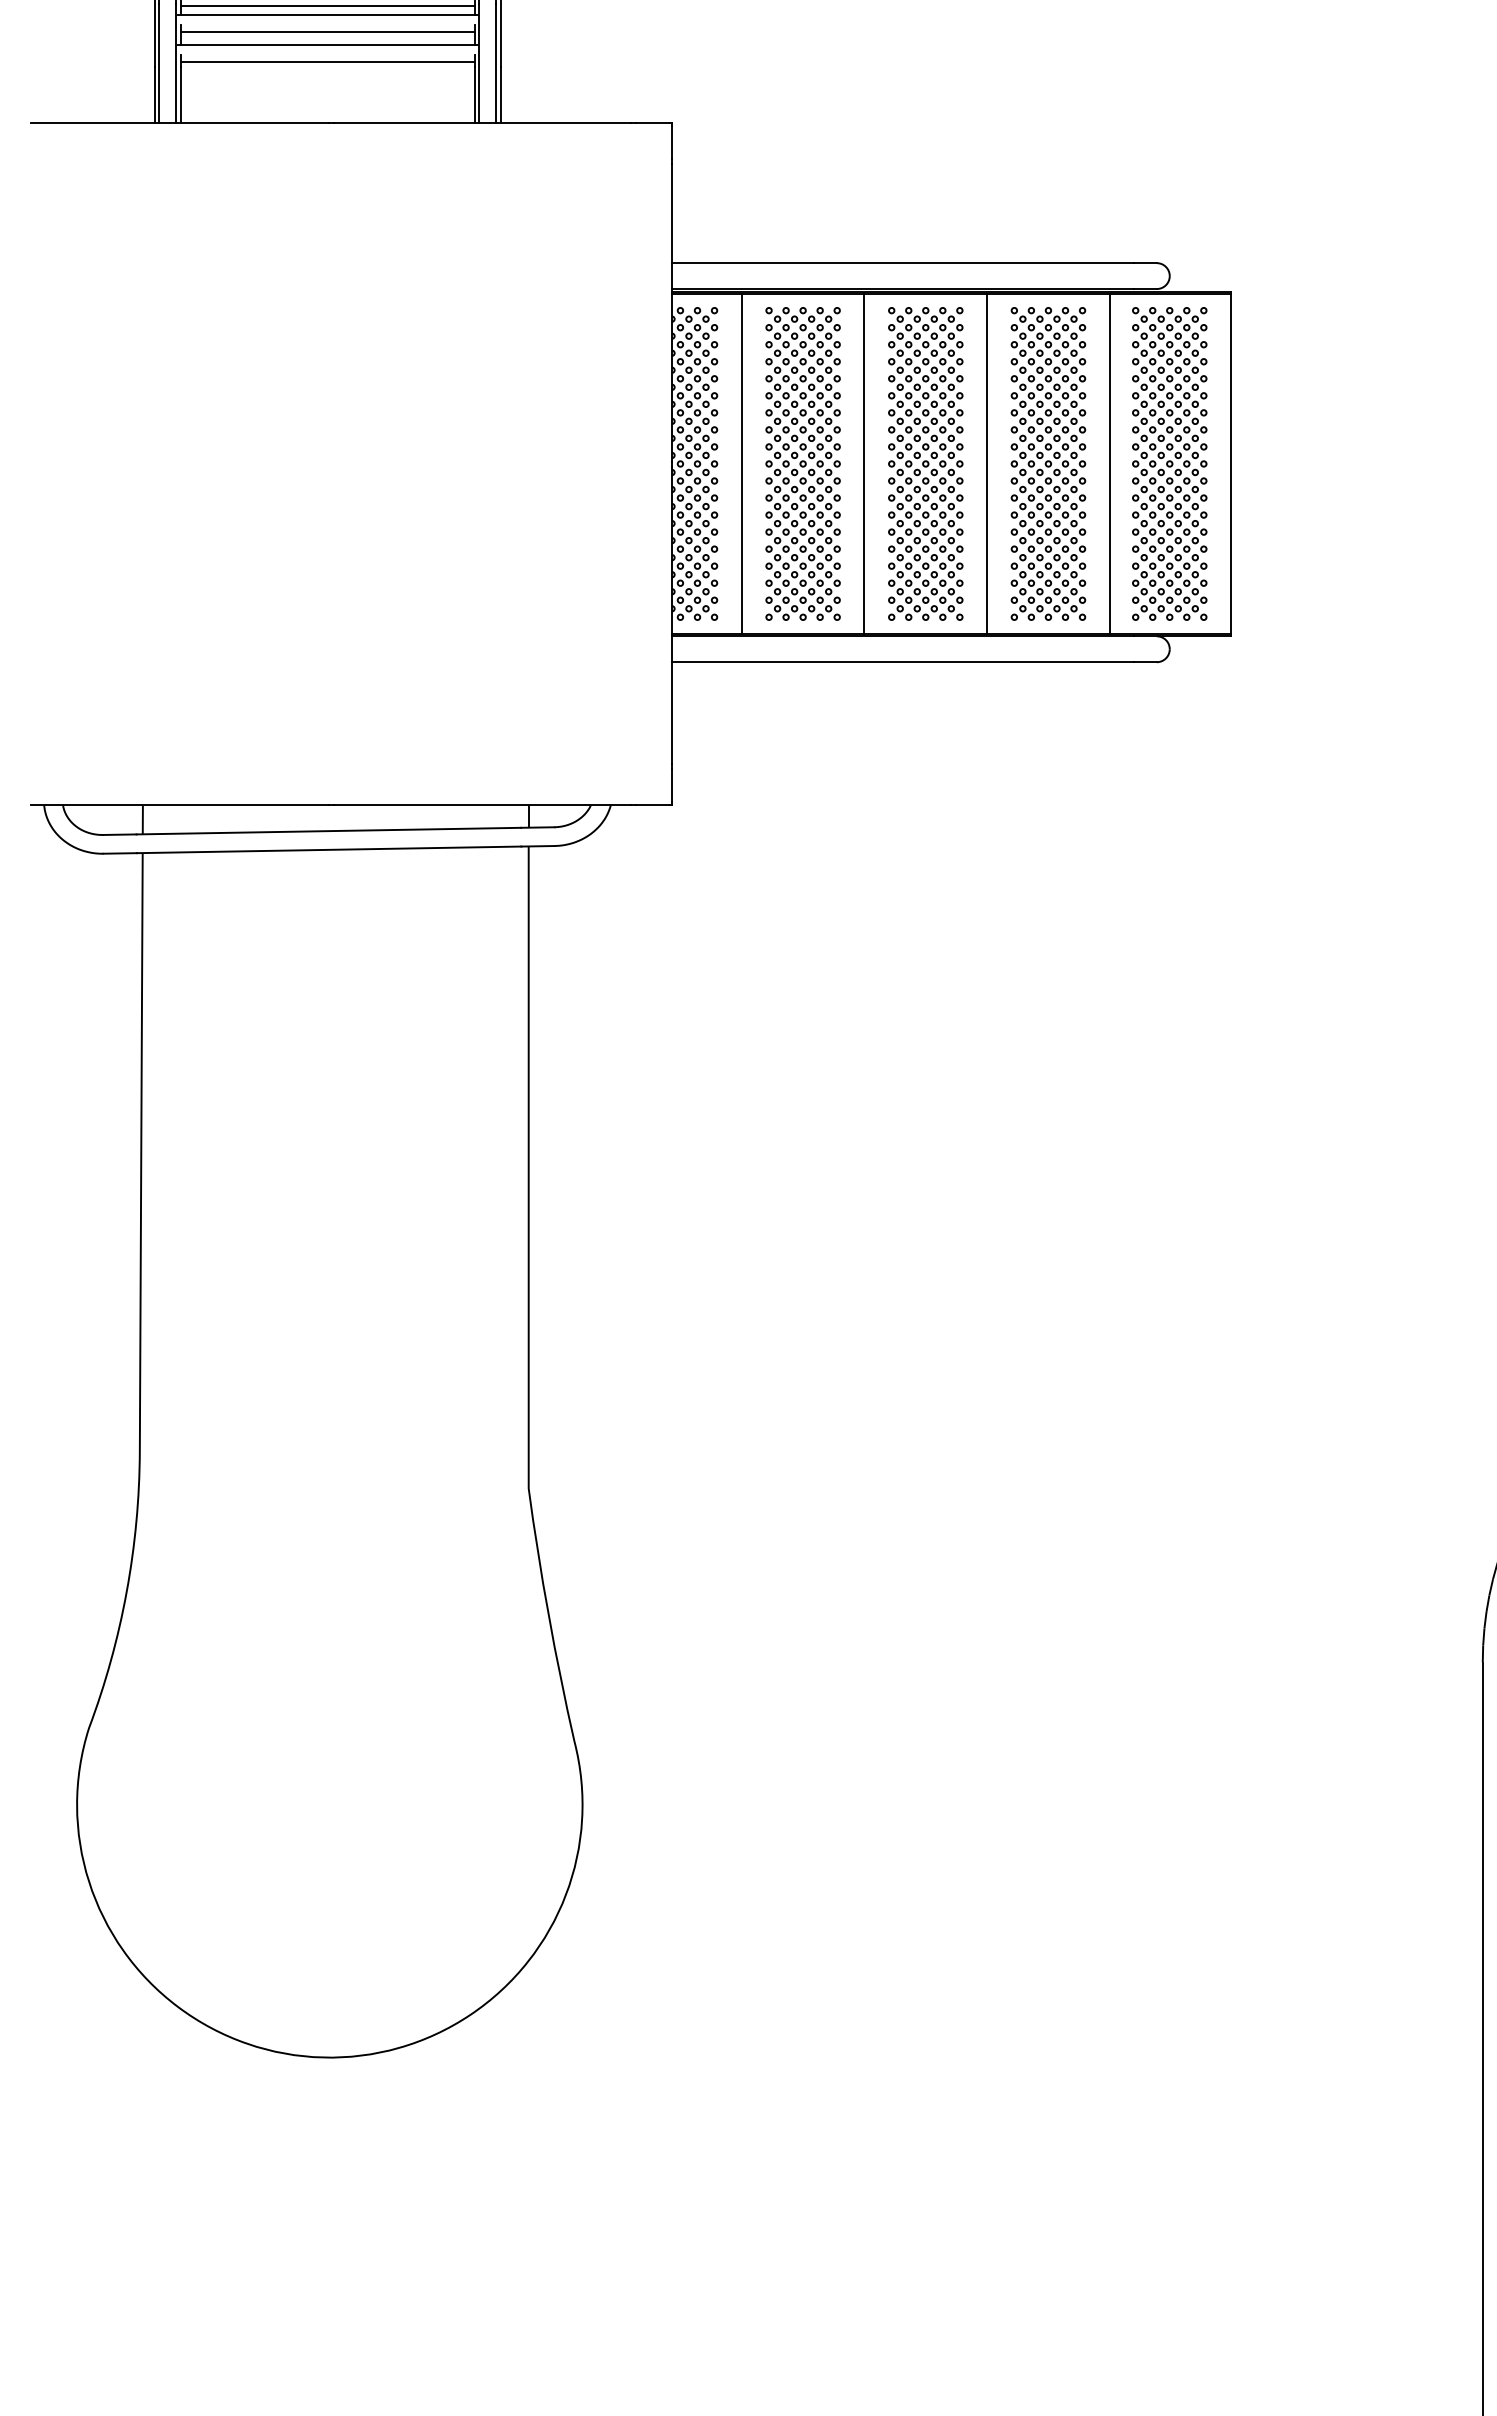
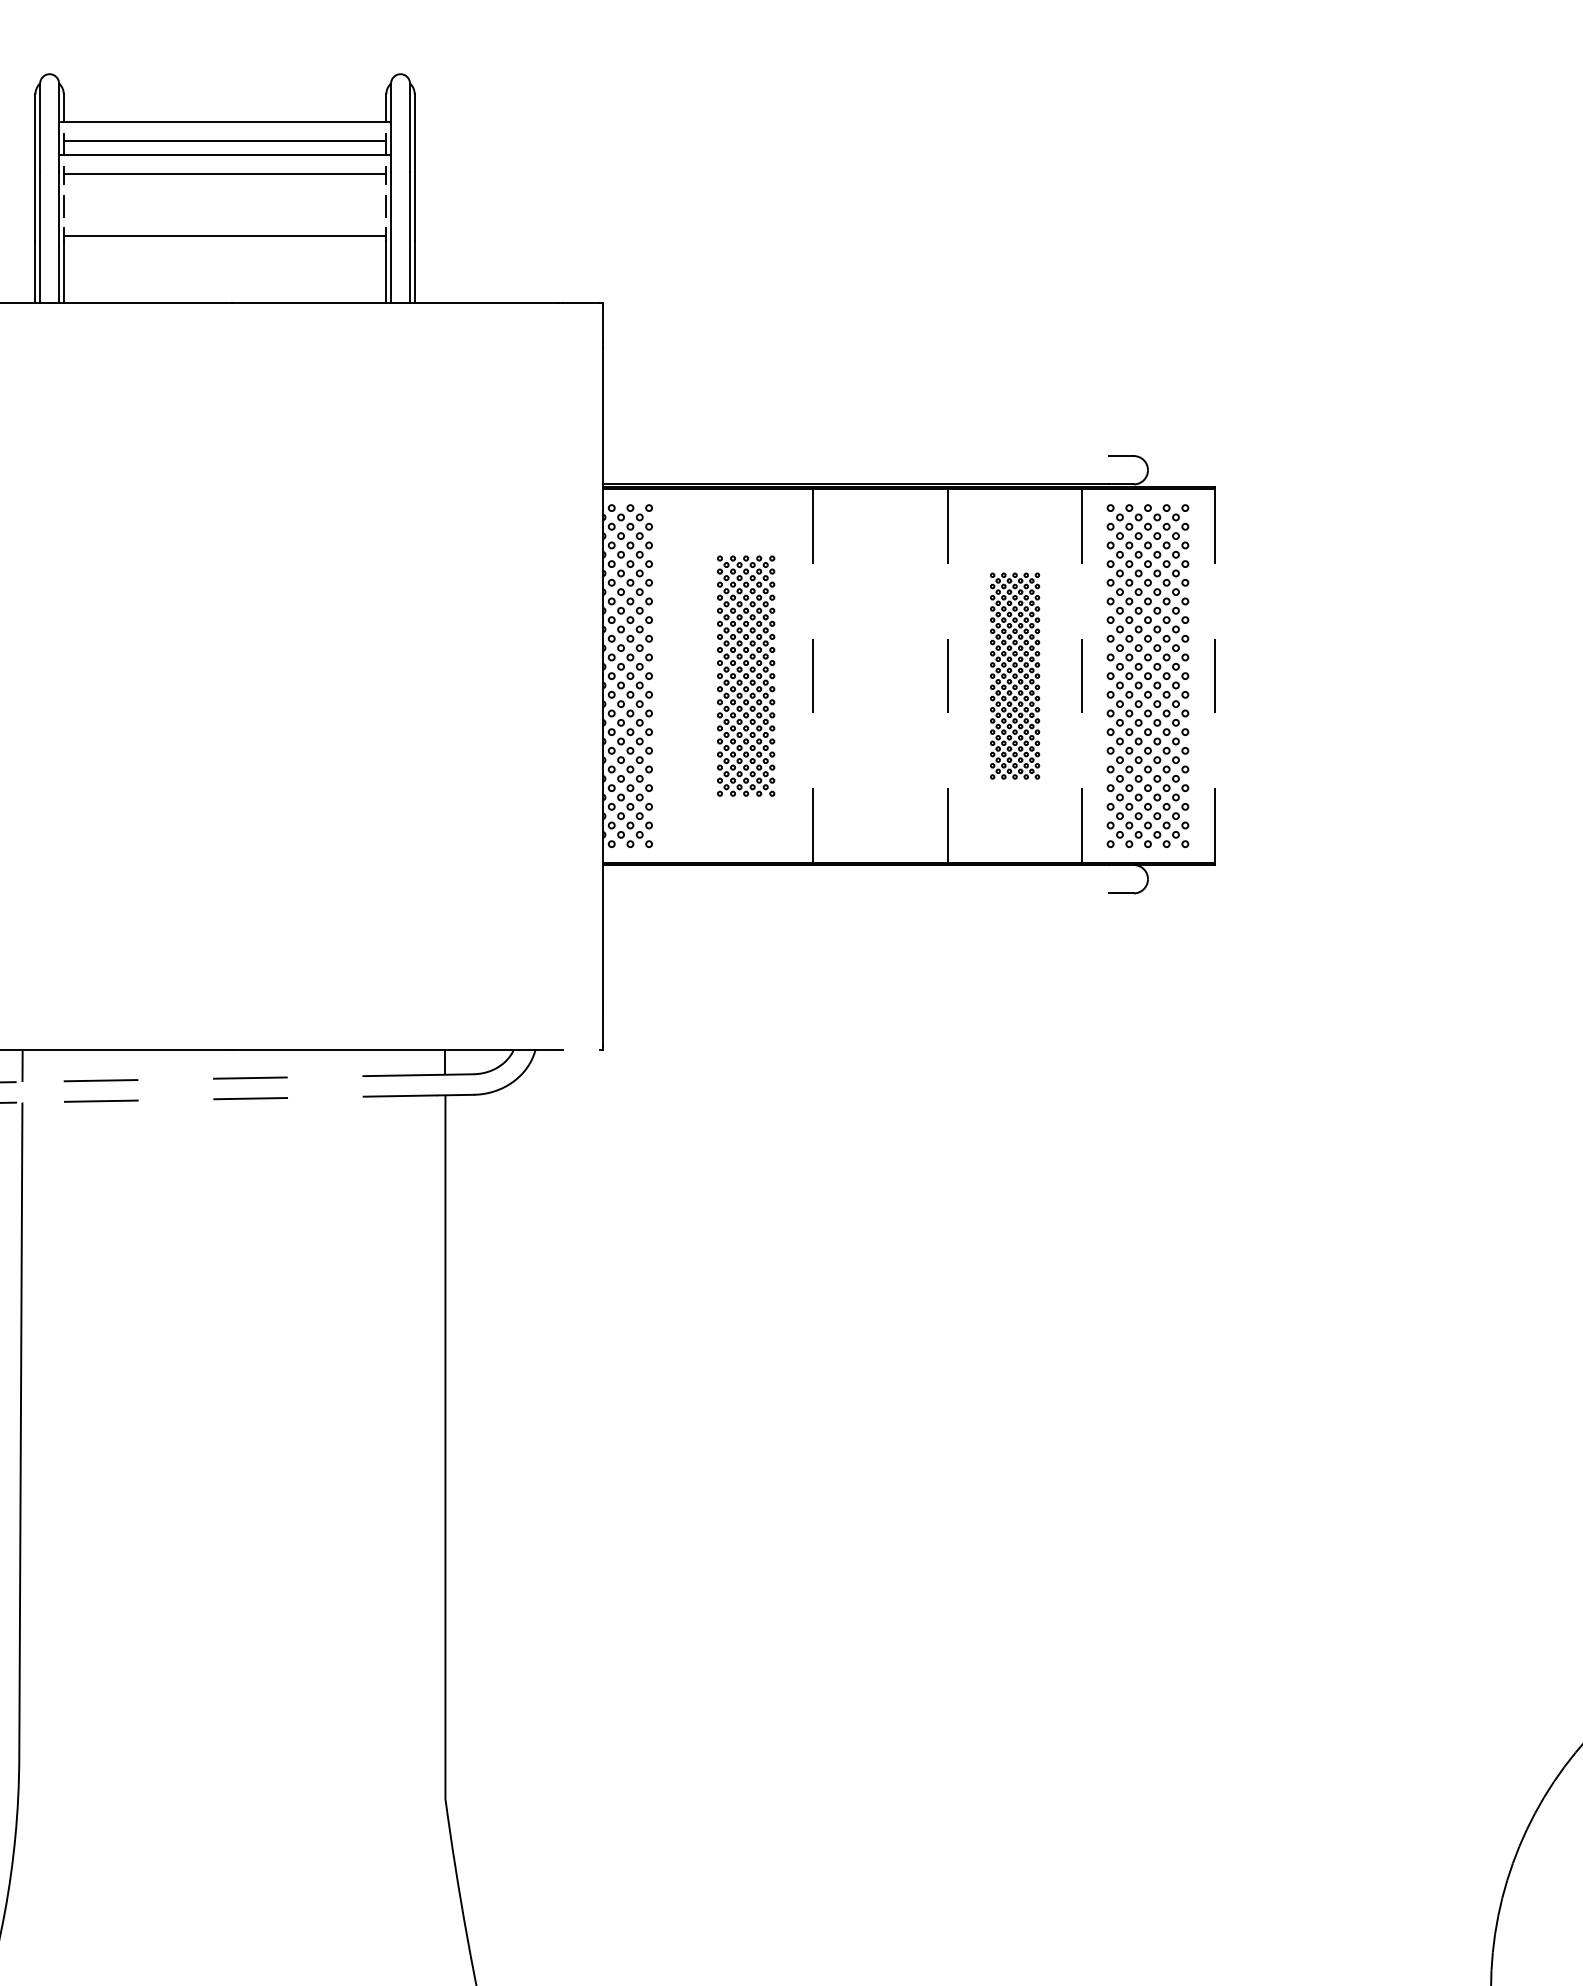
line: (327, 14) -> (224, 183), removed
line: (327, 32) -> (224, 203), removed
line: (327, 44) -> (224, 216), removed
line: (903, 263) -> (856, 456), removed
line: (741, 463) -> (678, 675), removed
part: (802, 463) -> (745, 675), size x0.7
line: (864, 463) -> (813, 675), solid -> dashed
part: (925, 463) -> (880, 675), removed
line: (987, 463) -> (948, 675), solid -> dashed
part: (1048, 463) -> (1015, 675), size x0.6
line: (1109, 463) -> (1081, 675), solid -> dashed
line: (1231, 463) -> (1215, 675), solid -> dashed
line: (903, 662) -> (856, 893), removed
line: (652, 804) -> (581, 1049), removed
line: (328, 831) -> (226, 1078), solid -> dashed
line: (328, 849) -> (226, 1098), solid -> dashed

